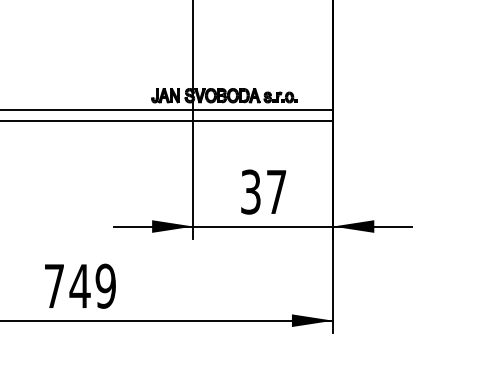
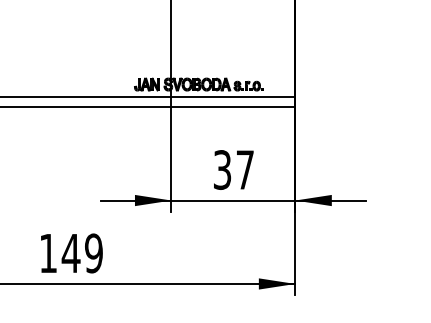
text: (54, 286) -> (48, 253), 749 -> 149

